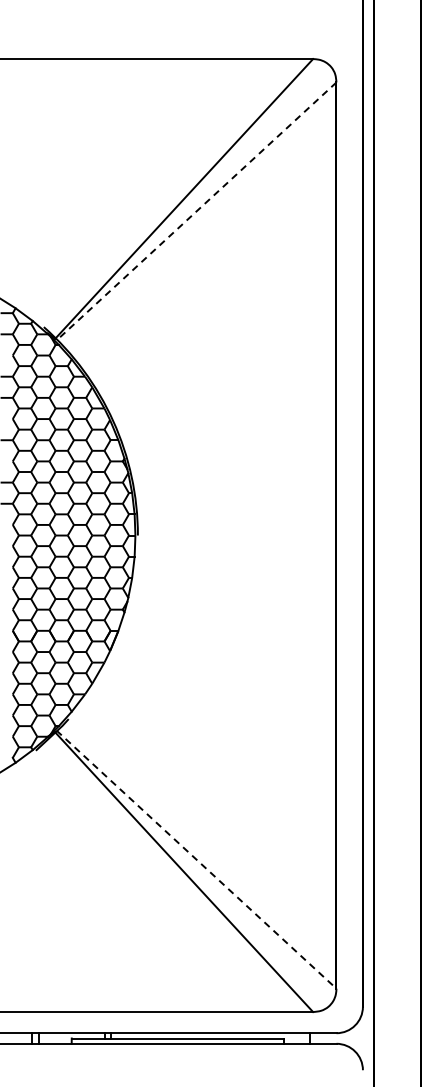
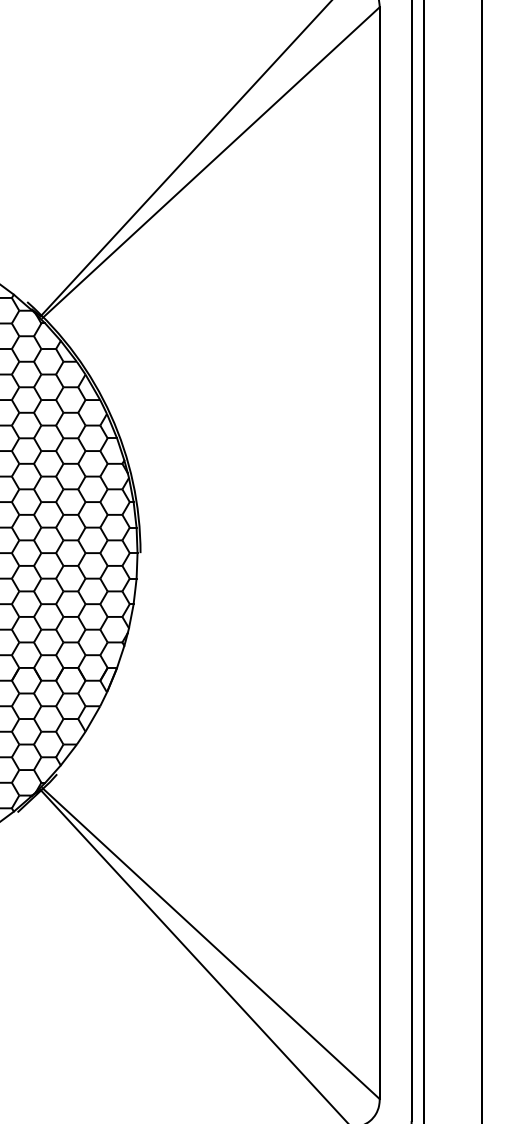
line: (196, 211) -> (211, 162), dashed -> solid
line: (196, 859) -> (211, 943), dashed -> solid

